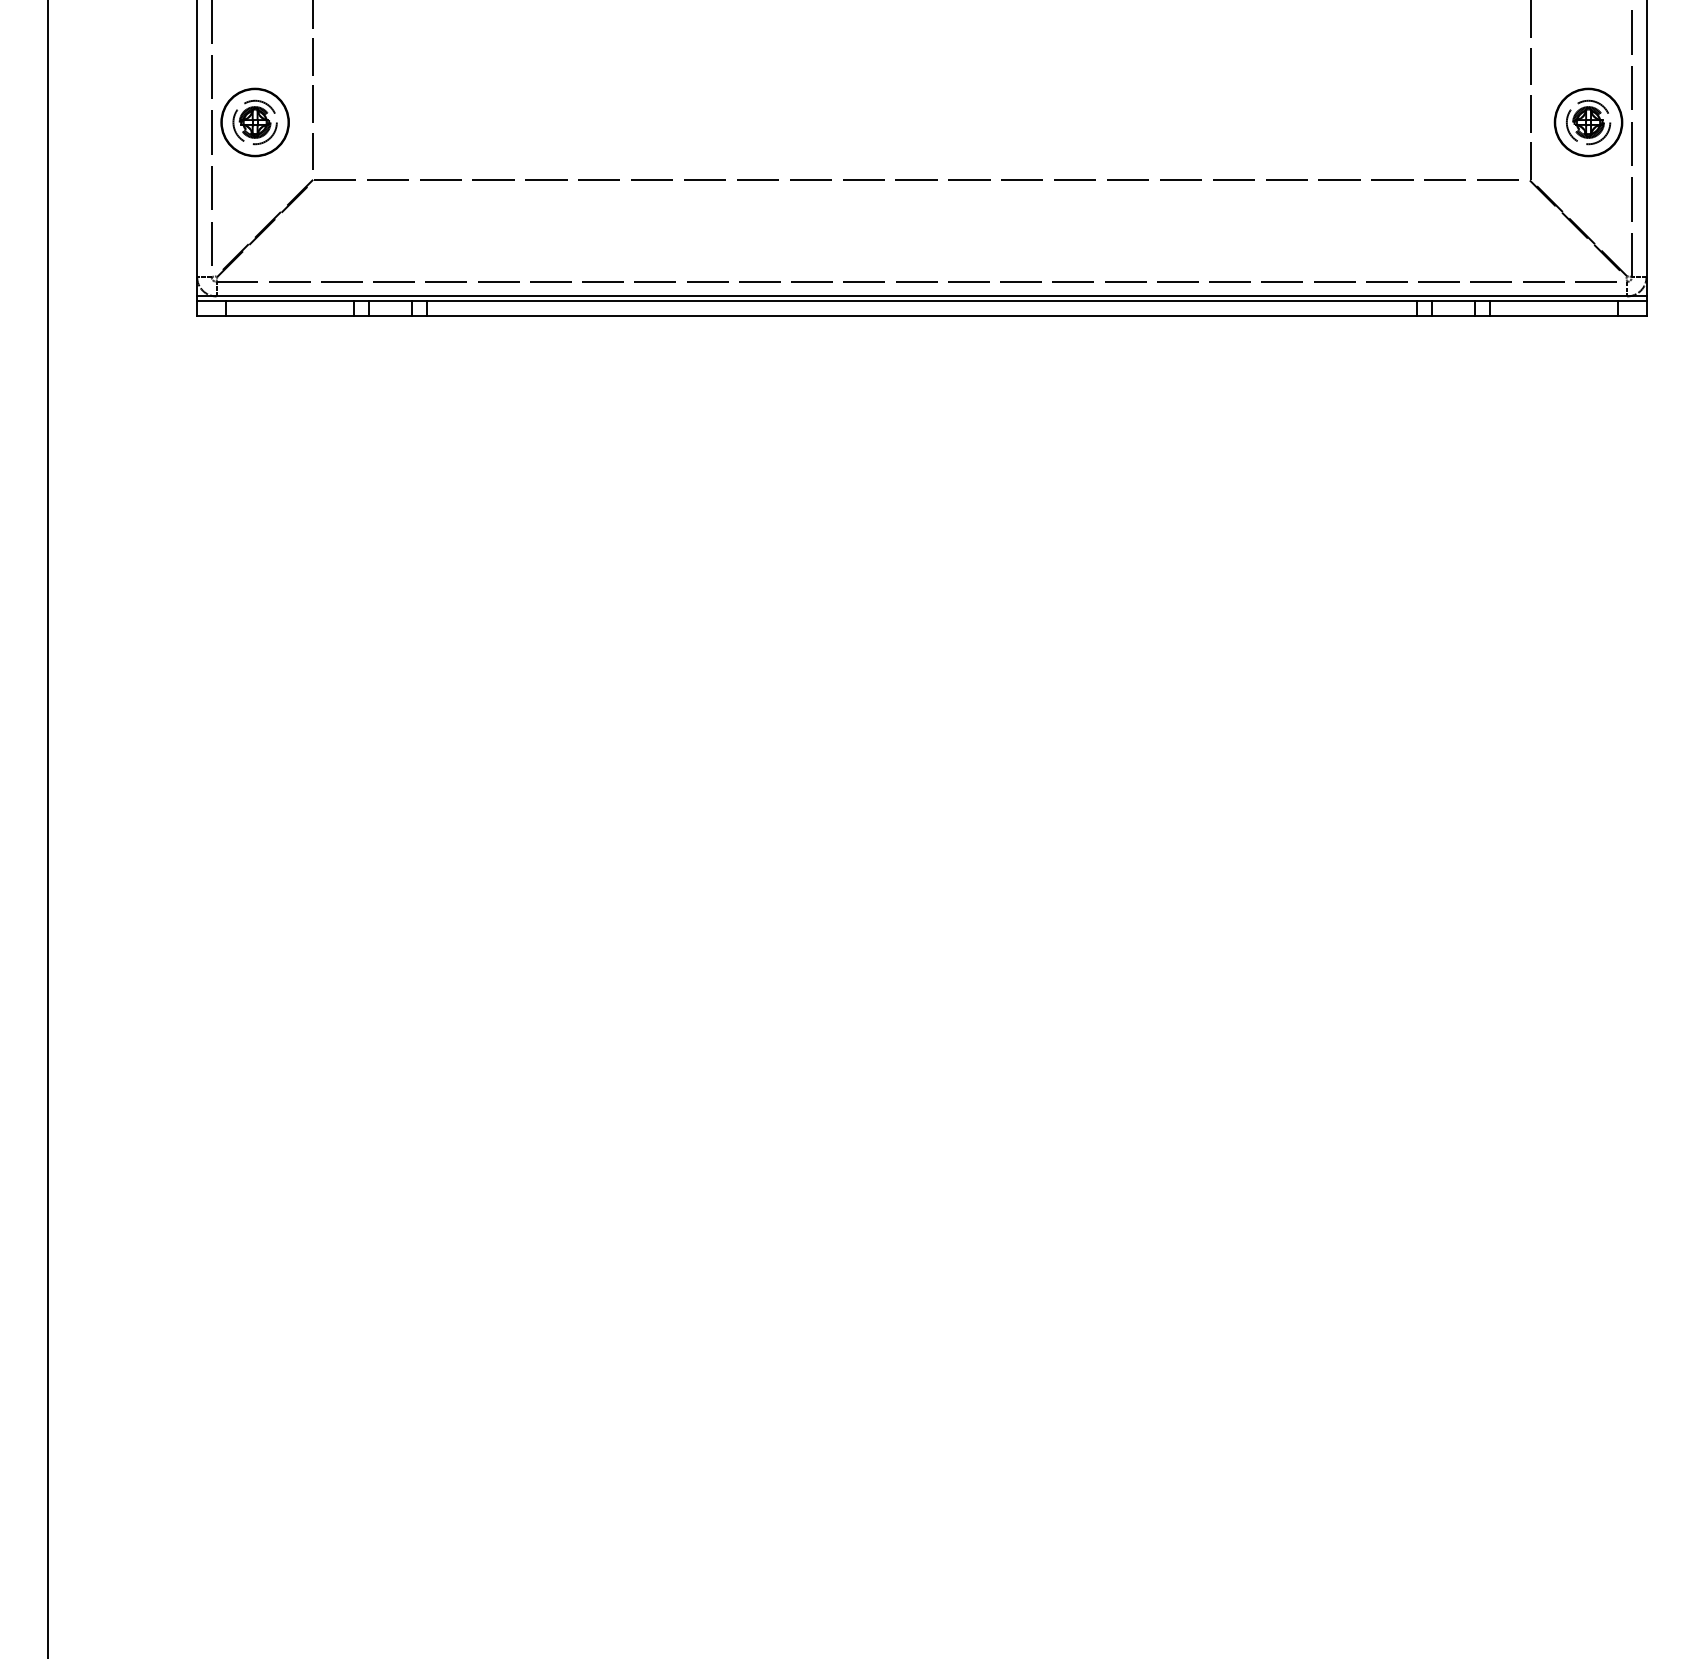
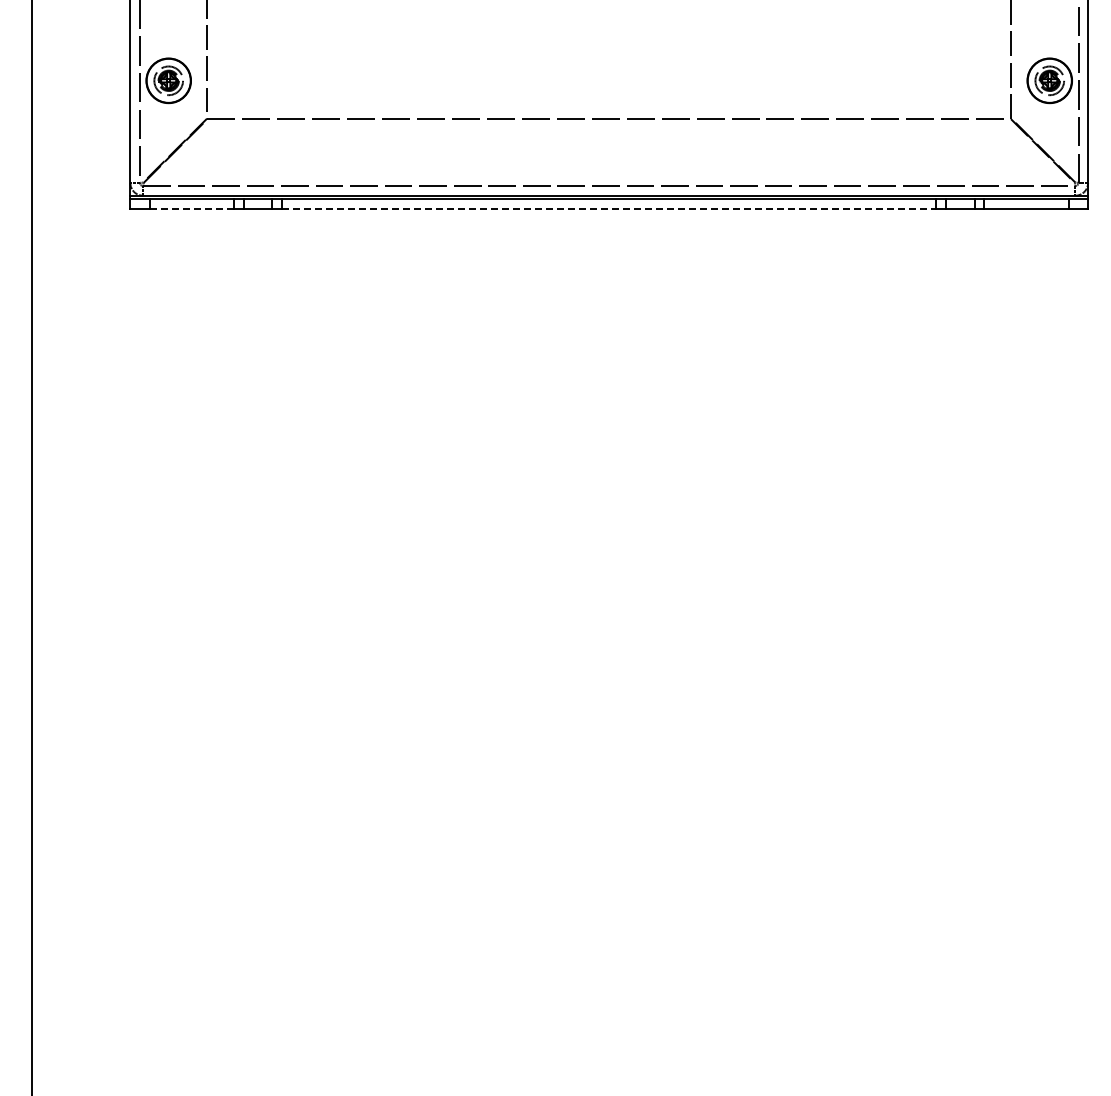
line: (291, 315) -> (192, 208), solid -> dashed
line: (922, 315) -> (609, 208), solid -> dashed

